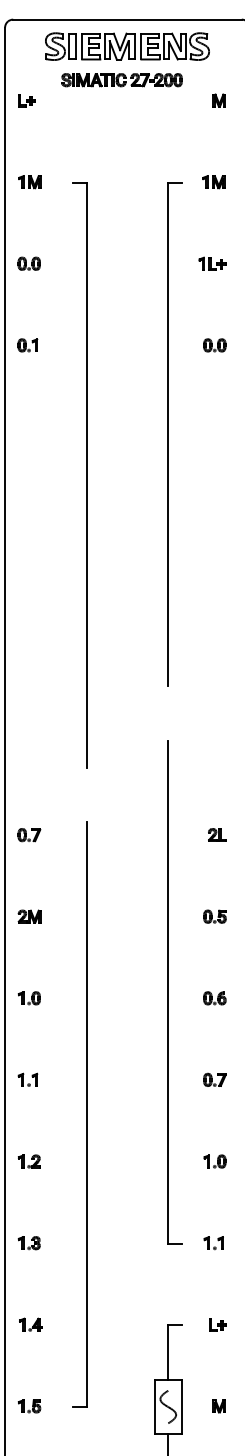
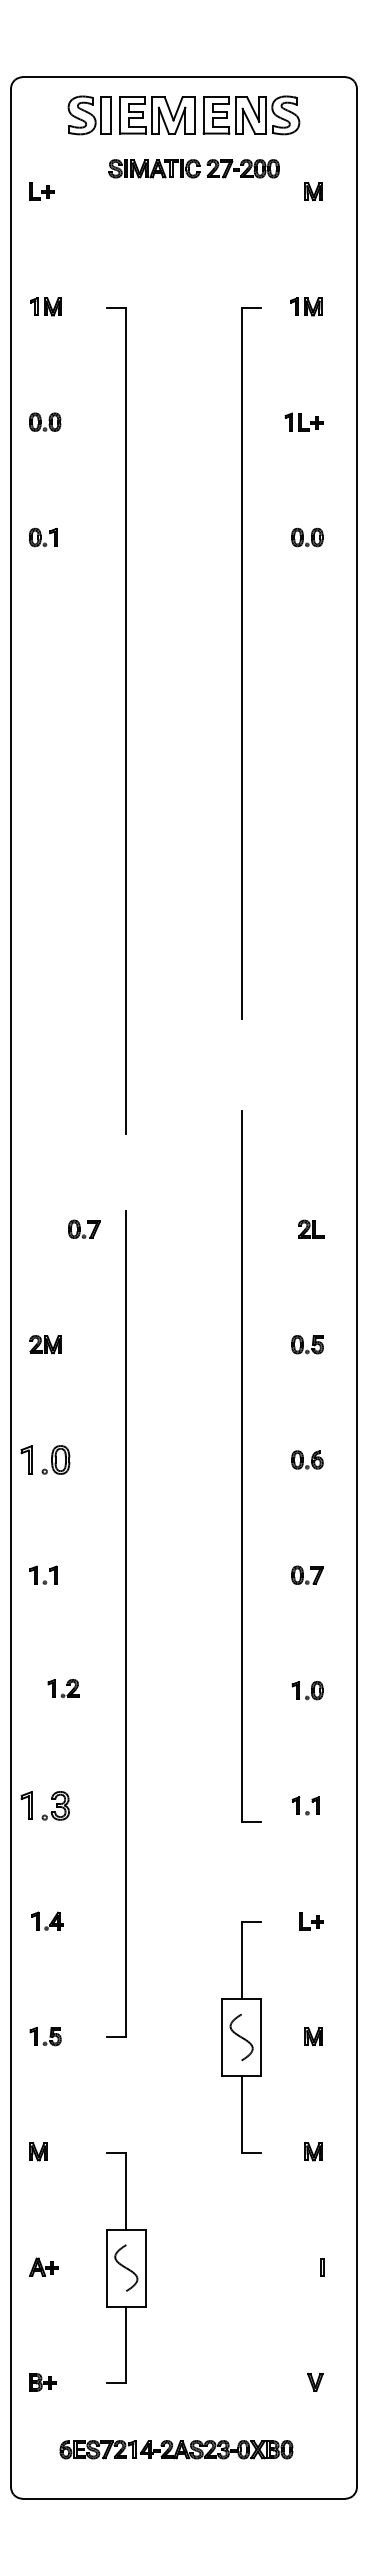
part: (121, 79) -> (193, 168), moved
part: (29, 834) -> (84, 1228), moved
part: (168, 992) -> (242, 1466), moved
part: (29, 997) -> (45, 1459), size x1.6
part: (29, 1161) -> (63, 1688), moved
part: (29, 1242) -> (45, 1805), size x1.6

